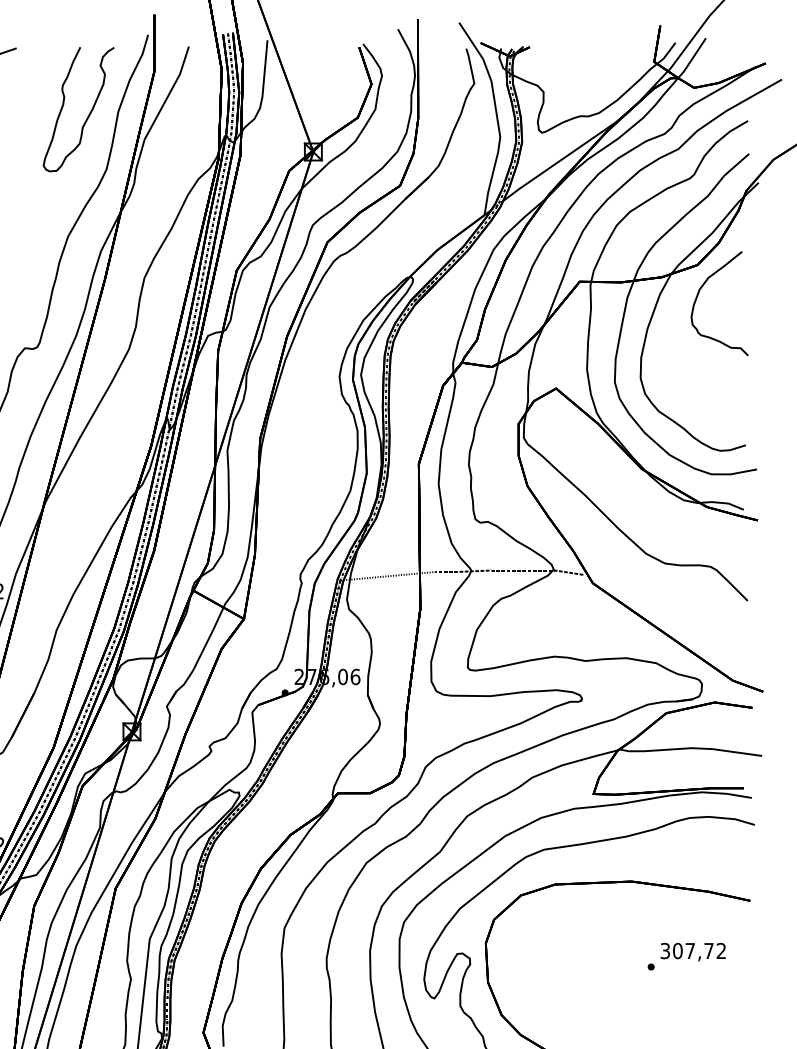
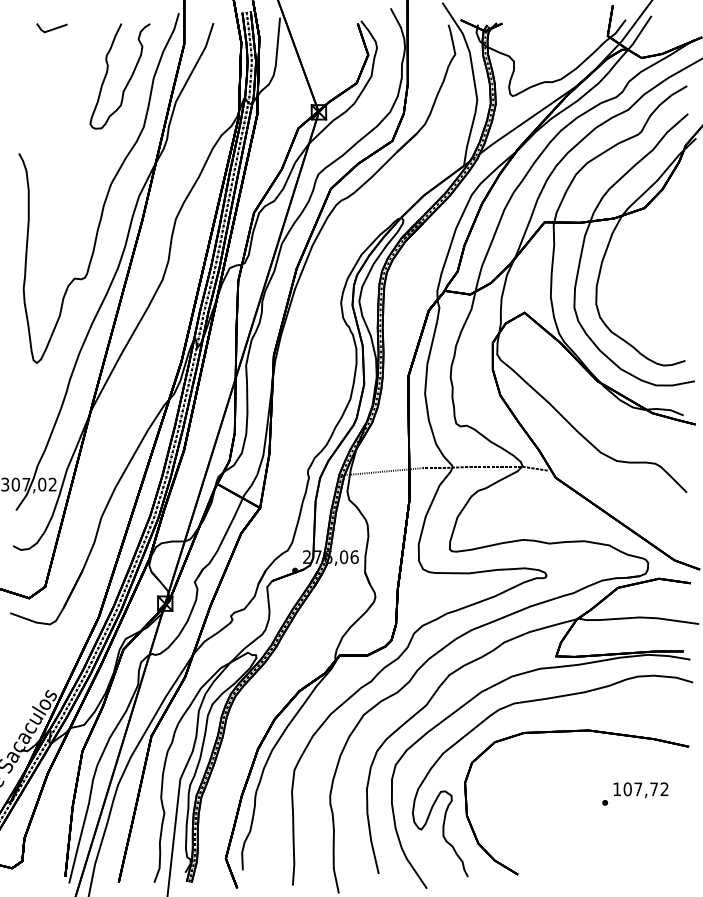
curve: (698, 296) -> (645, 234), removed
text: (665, 951) -> (617, 789), 307,72 -> 107,72

